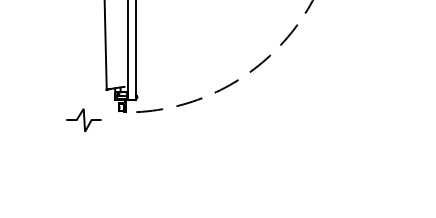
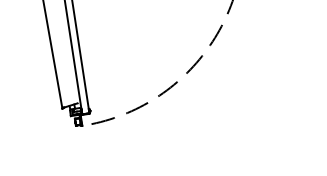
curve: (83, 120) -> (46, 138), removed

